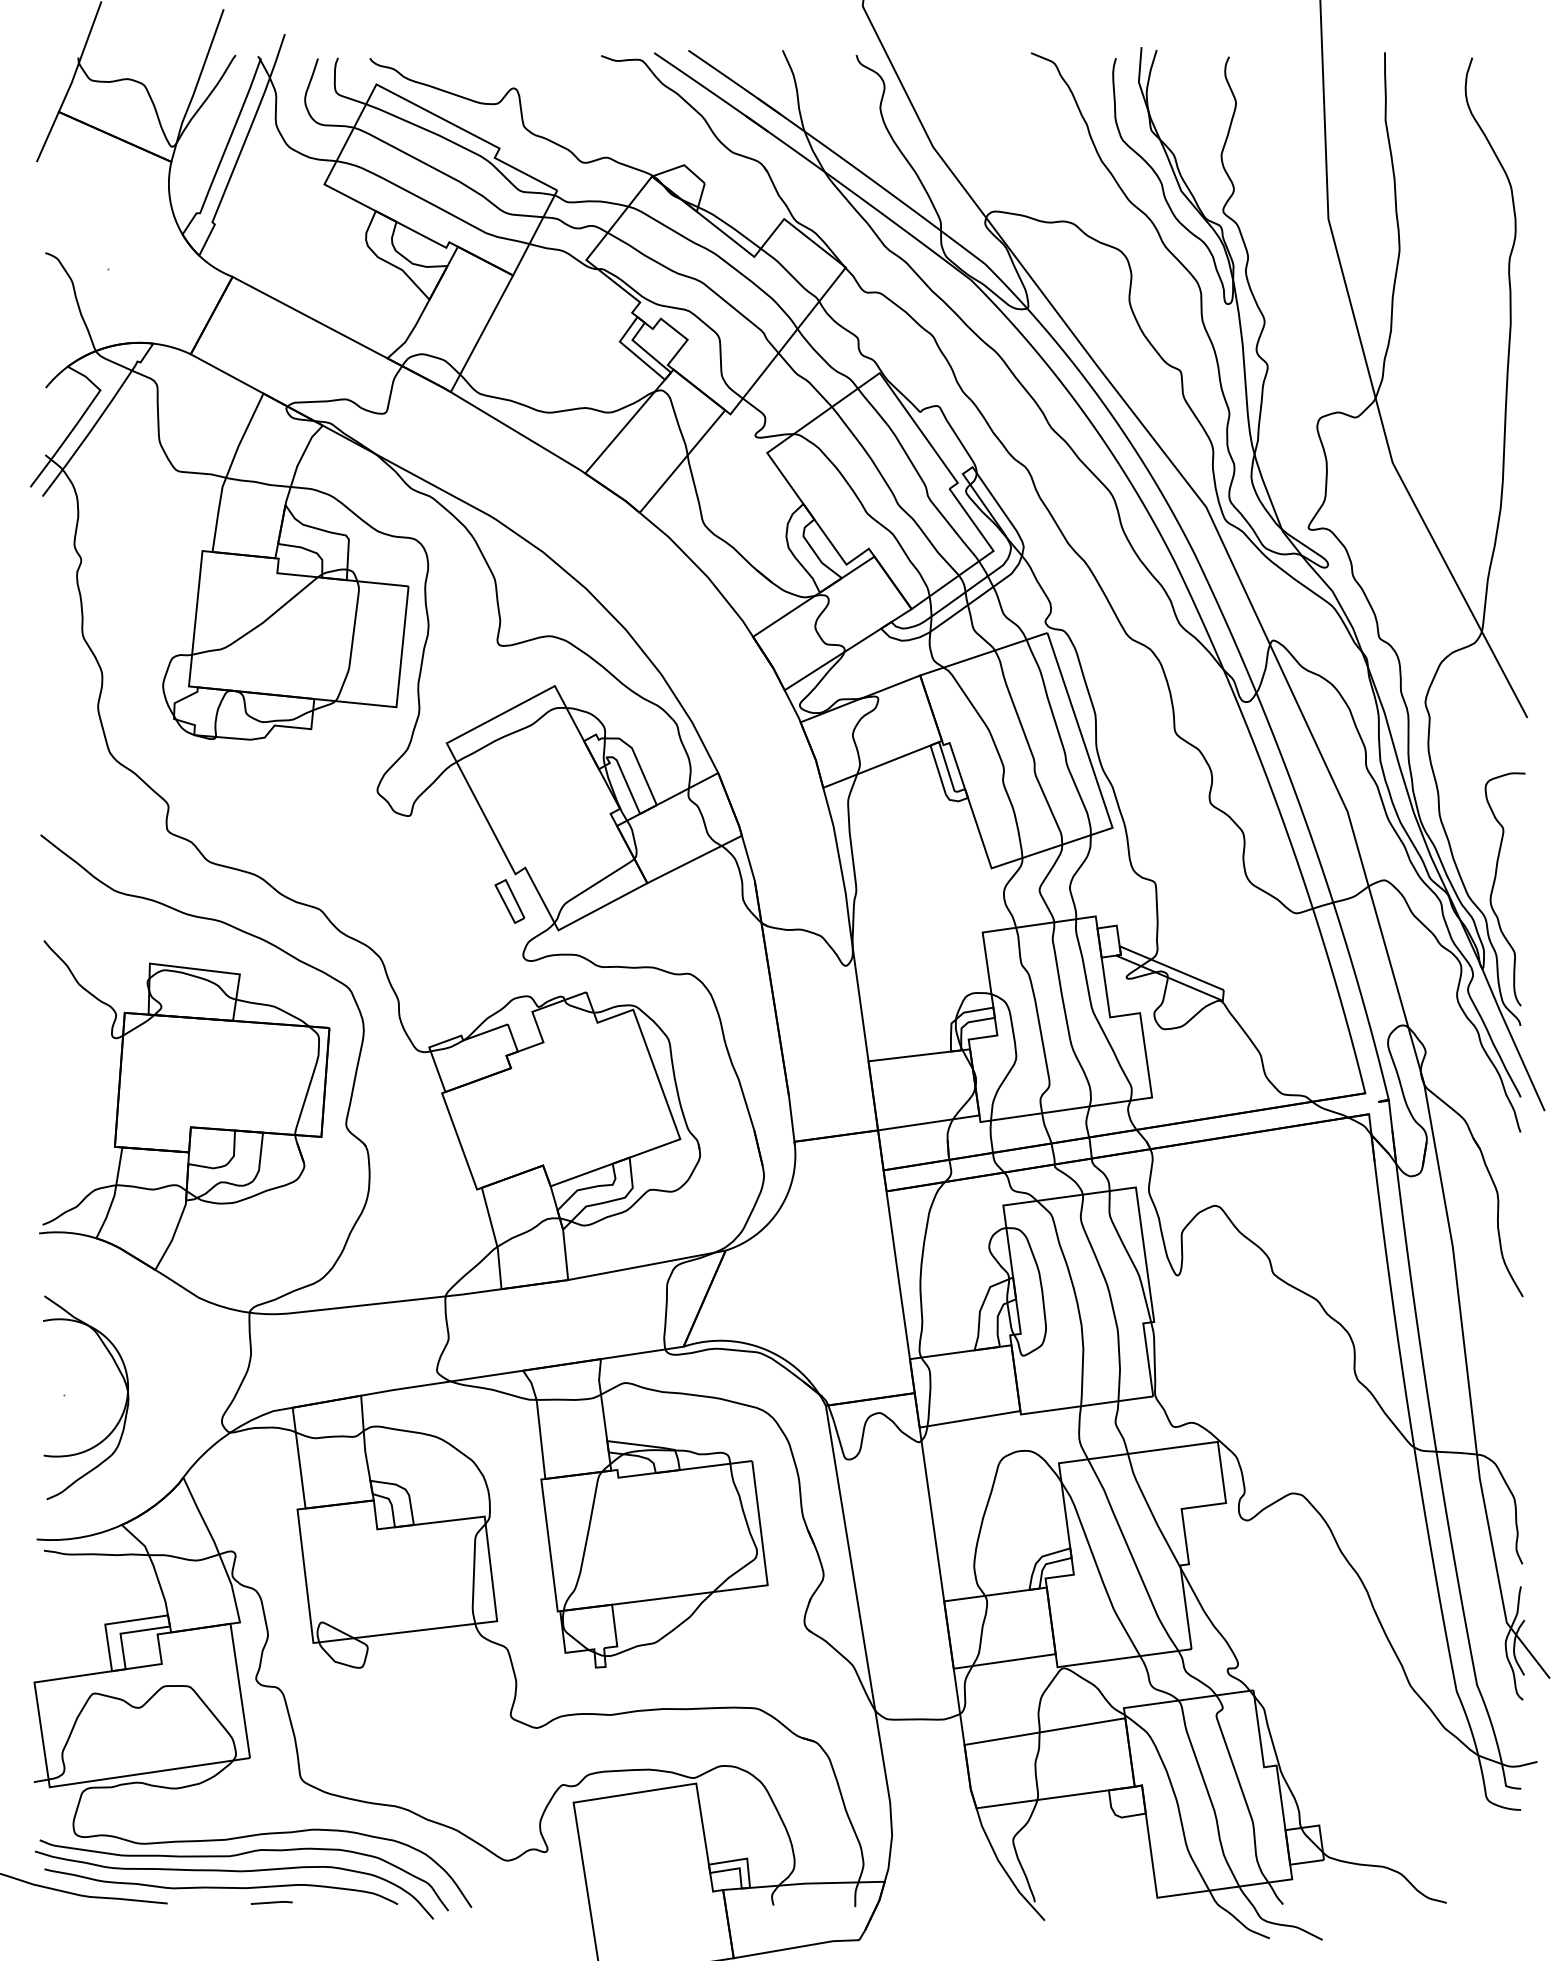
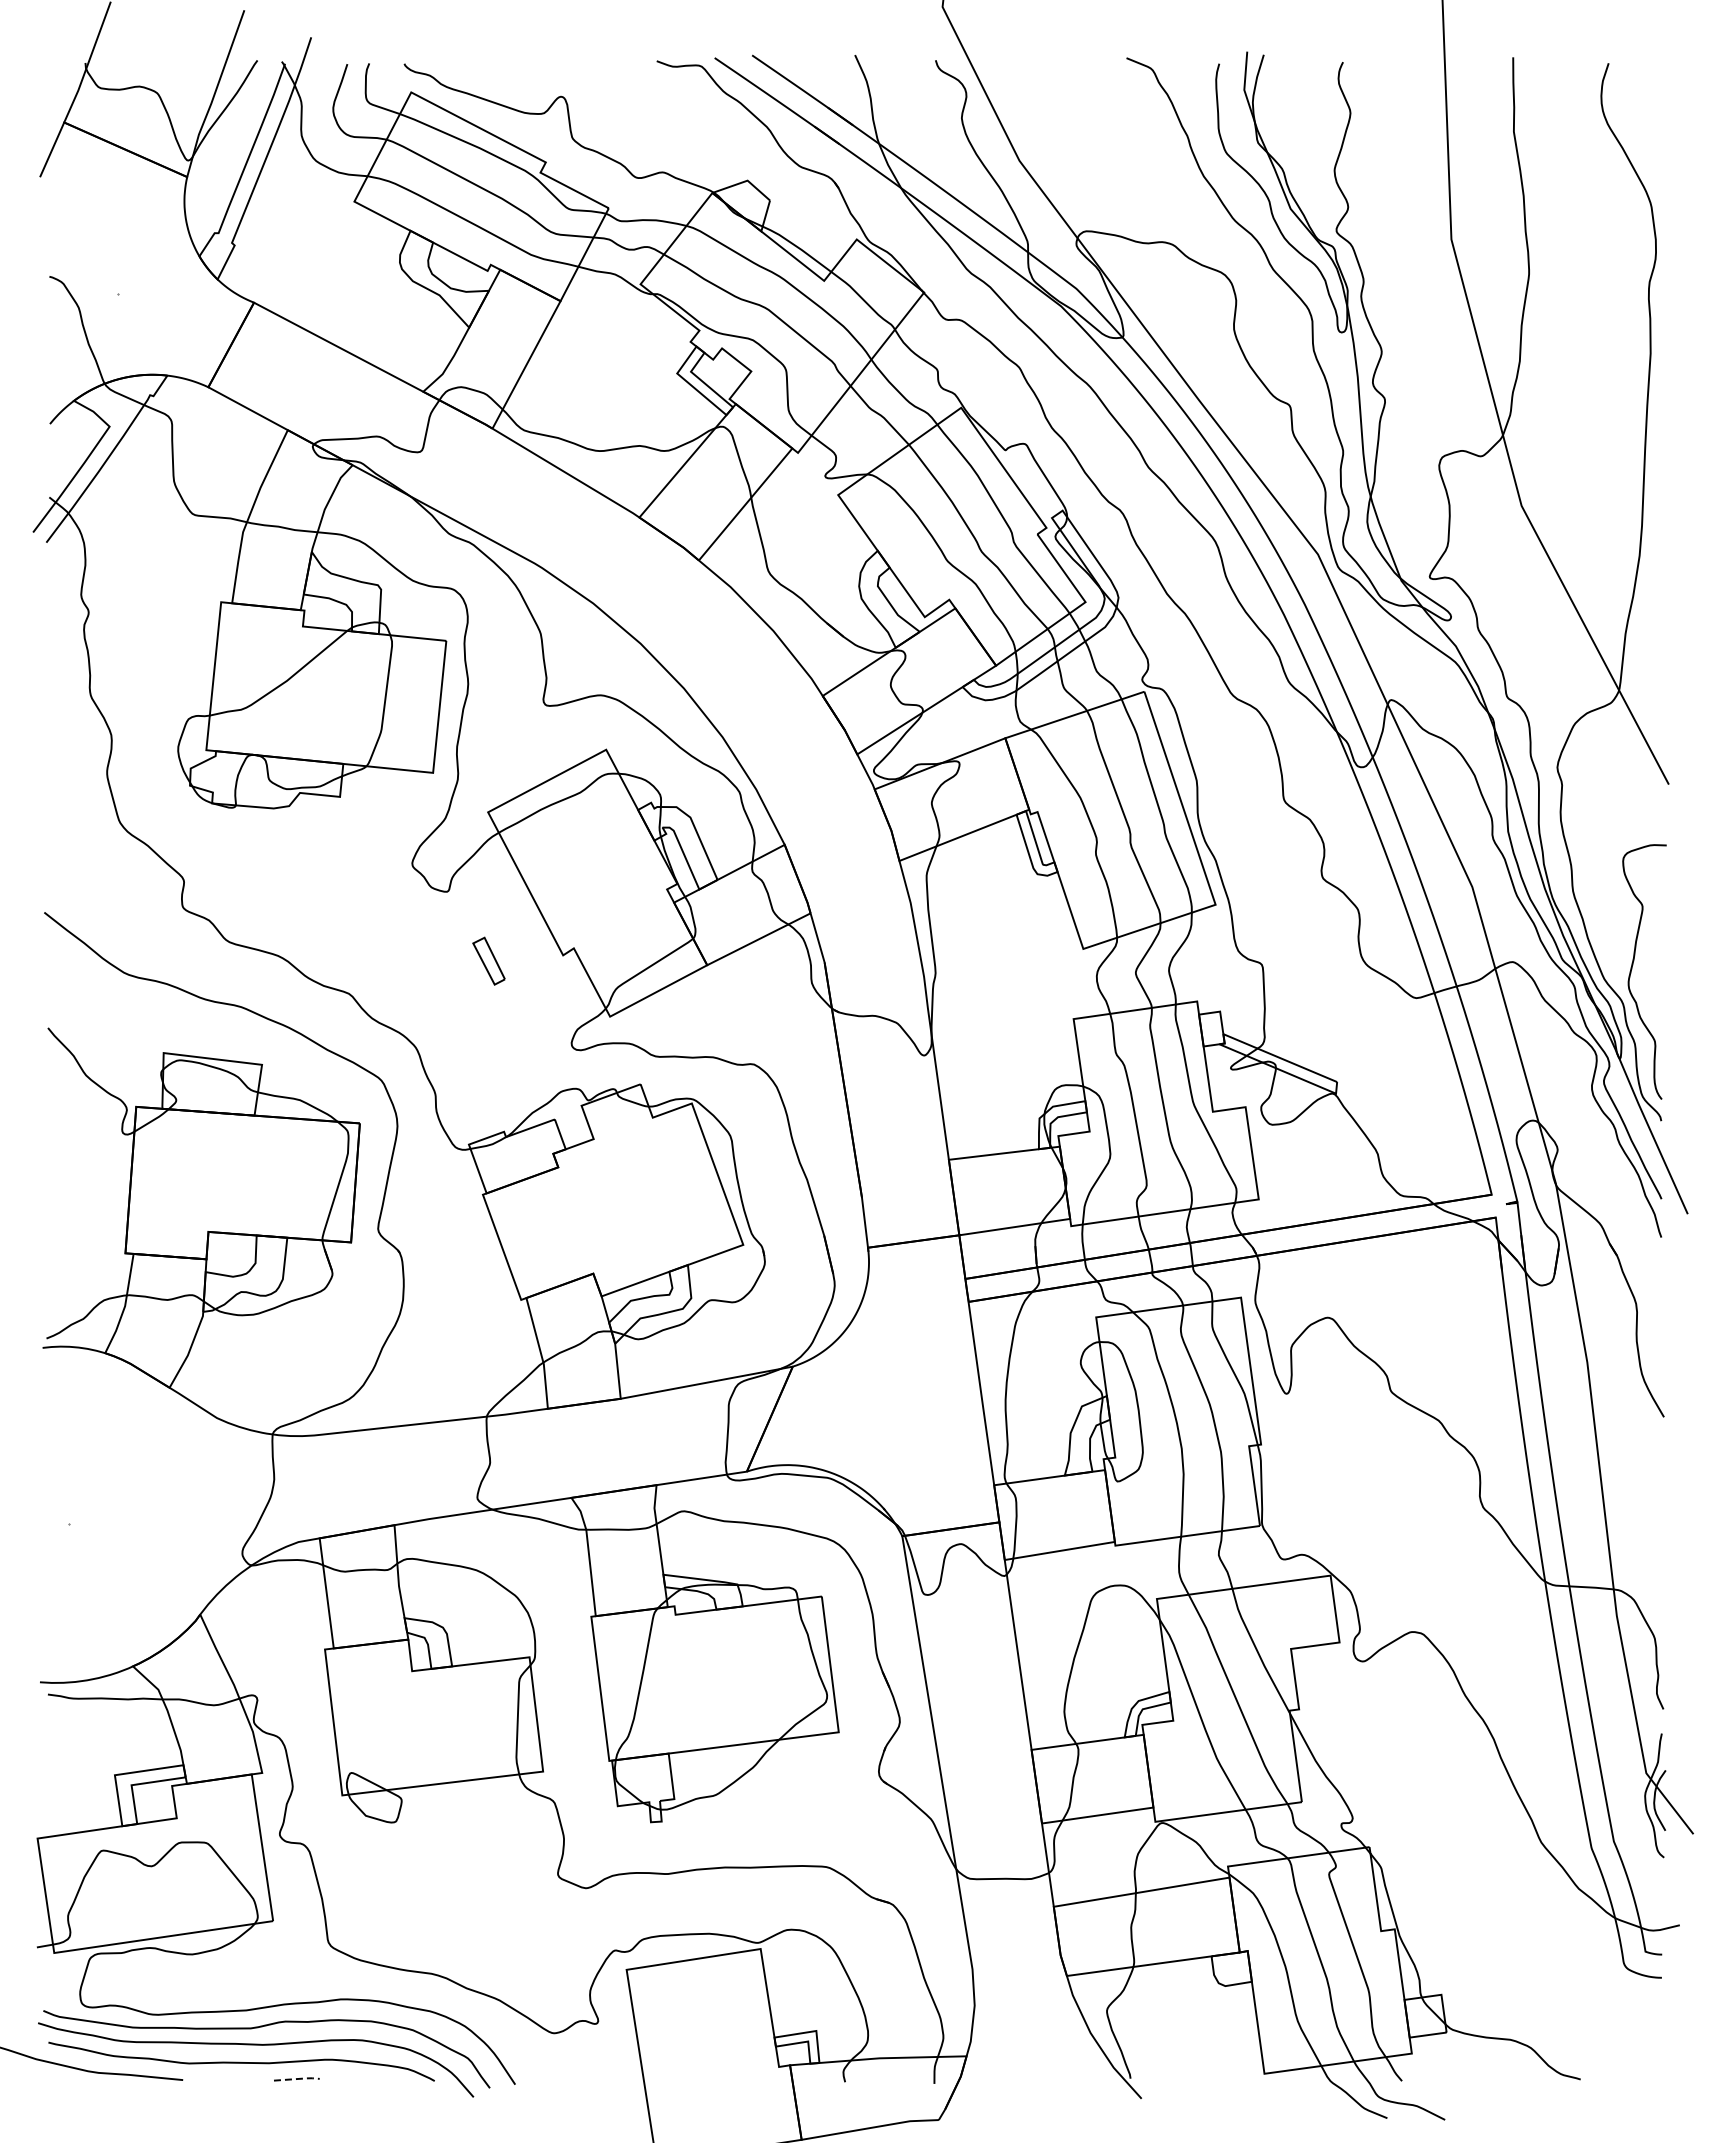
part: (509, 900) -> (488, 960), moved
part: (122, 1412) -> (133, 1543), removed
line: (273, 1902) -> (298, 2078), solid -> dashed

